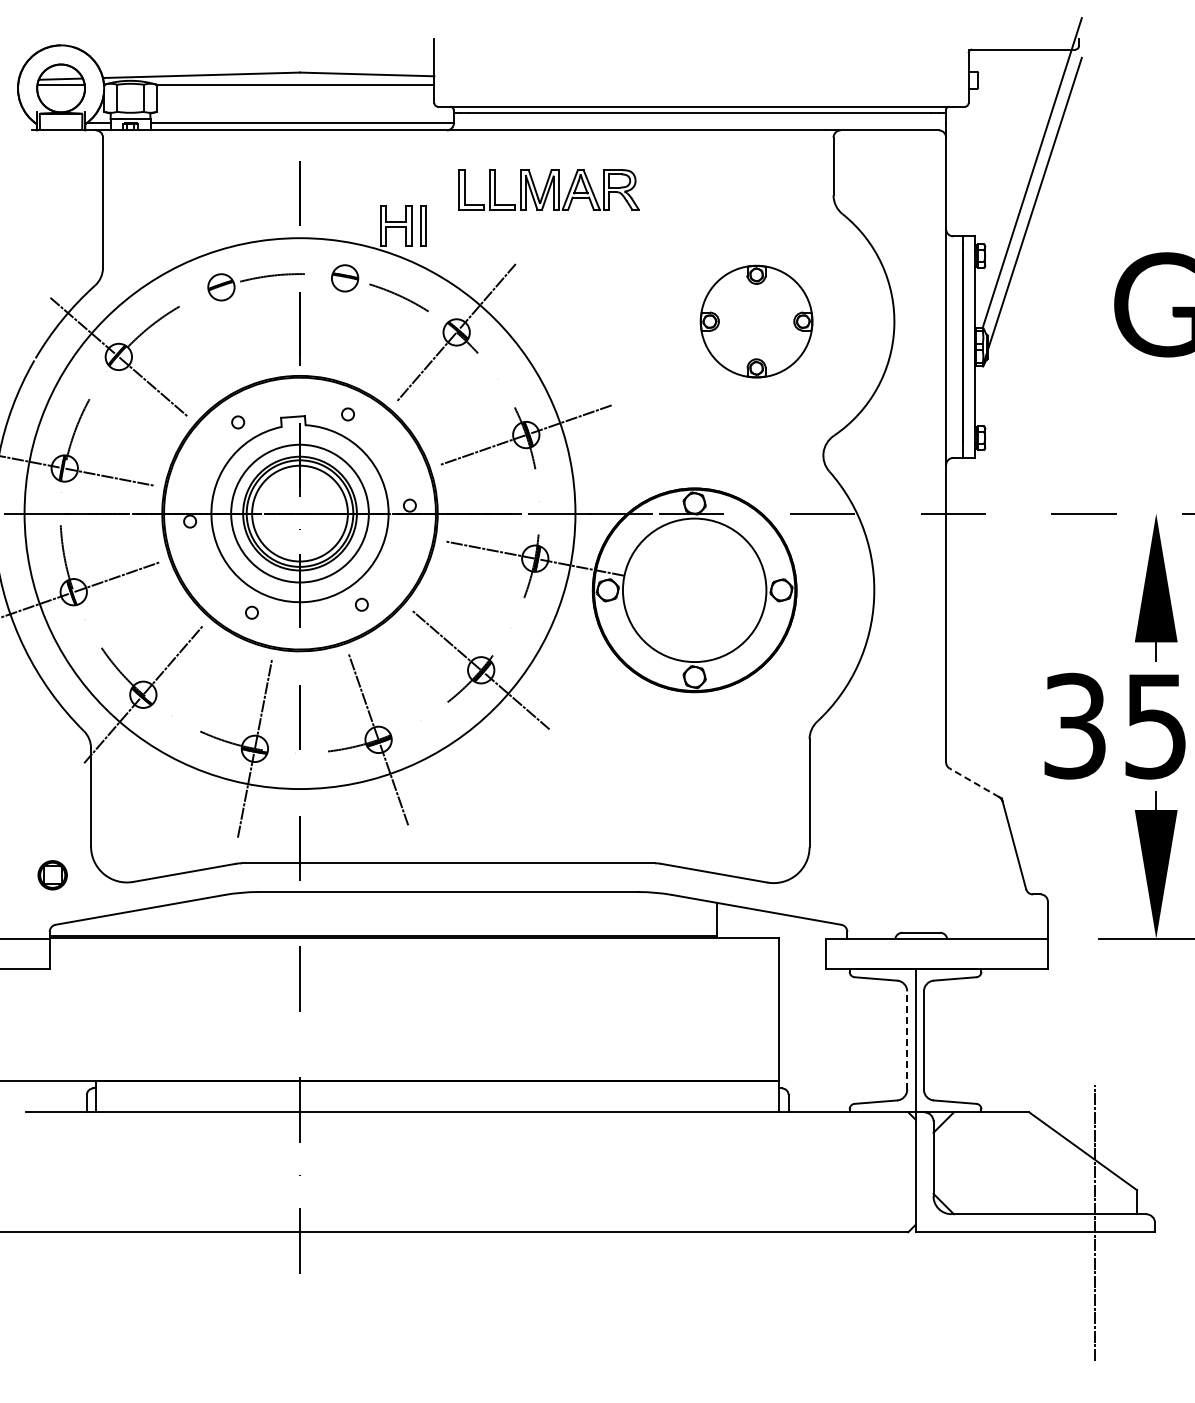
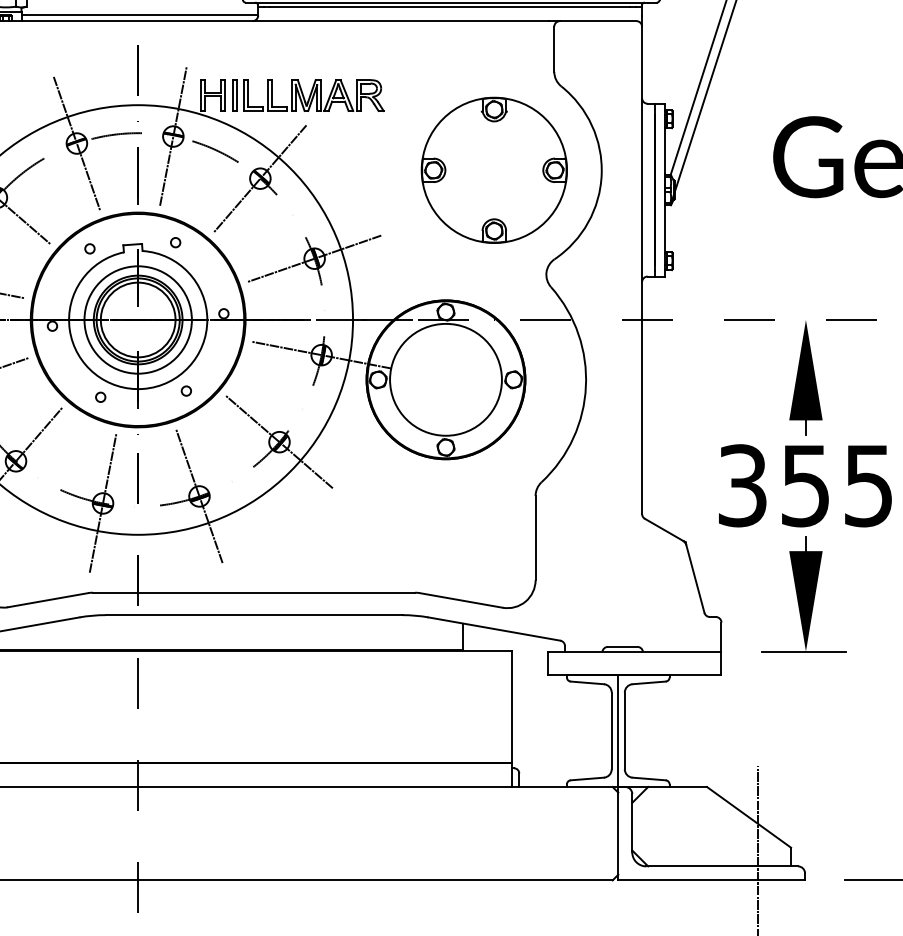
part: (548, 189) -> (313, 95), moved
line: (345, 278) -> (173, 136), added
line: (221, 286) -> (76, 142), added
part: (756, 321) -> (494, 170), size x1.67
line: (974, 782) -> (664, 529), dashed -> solid
line: (907, 1040) -> (611, 730), dashed -> solid

